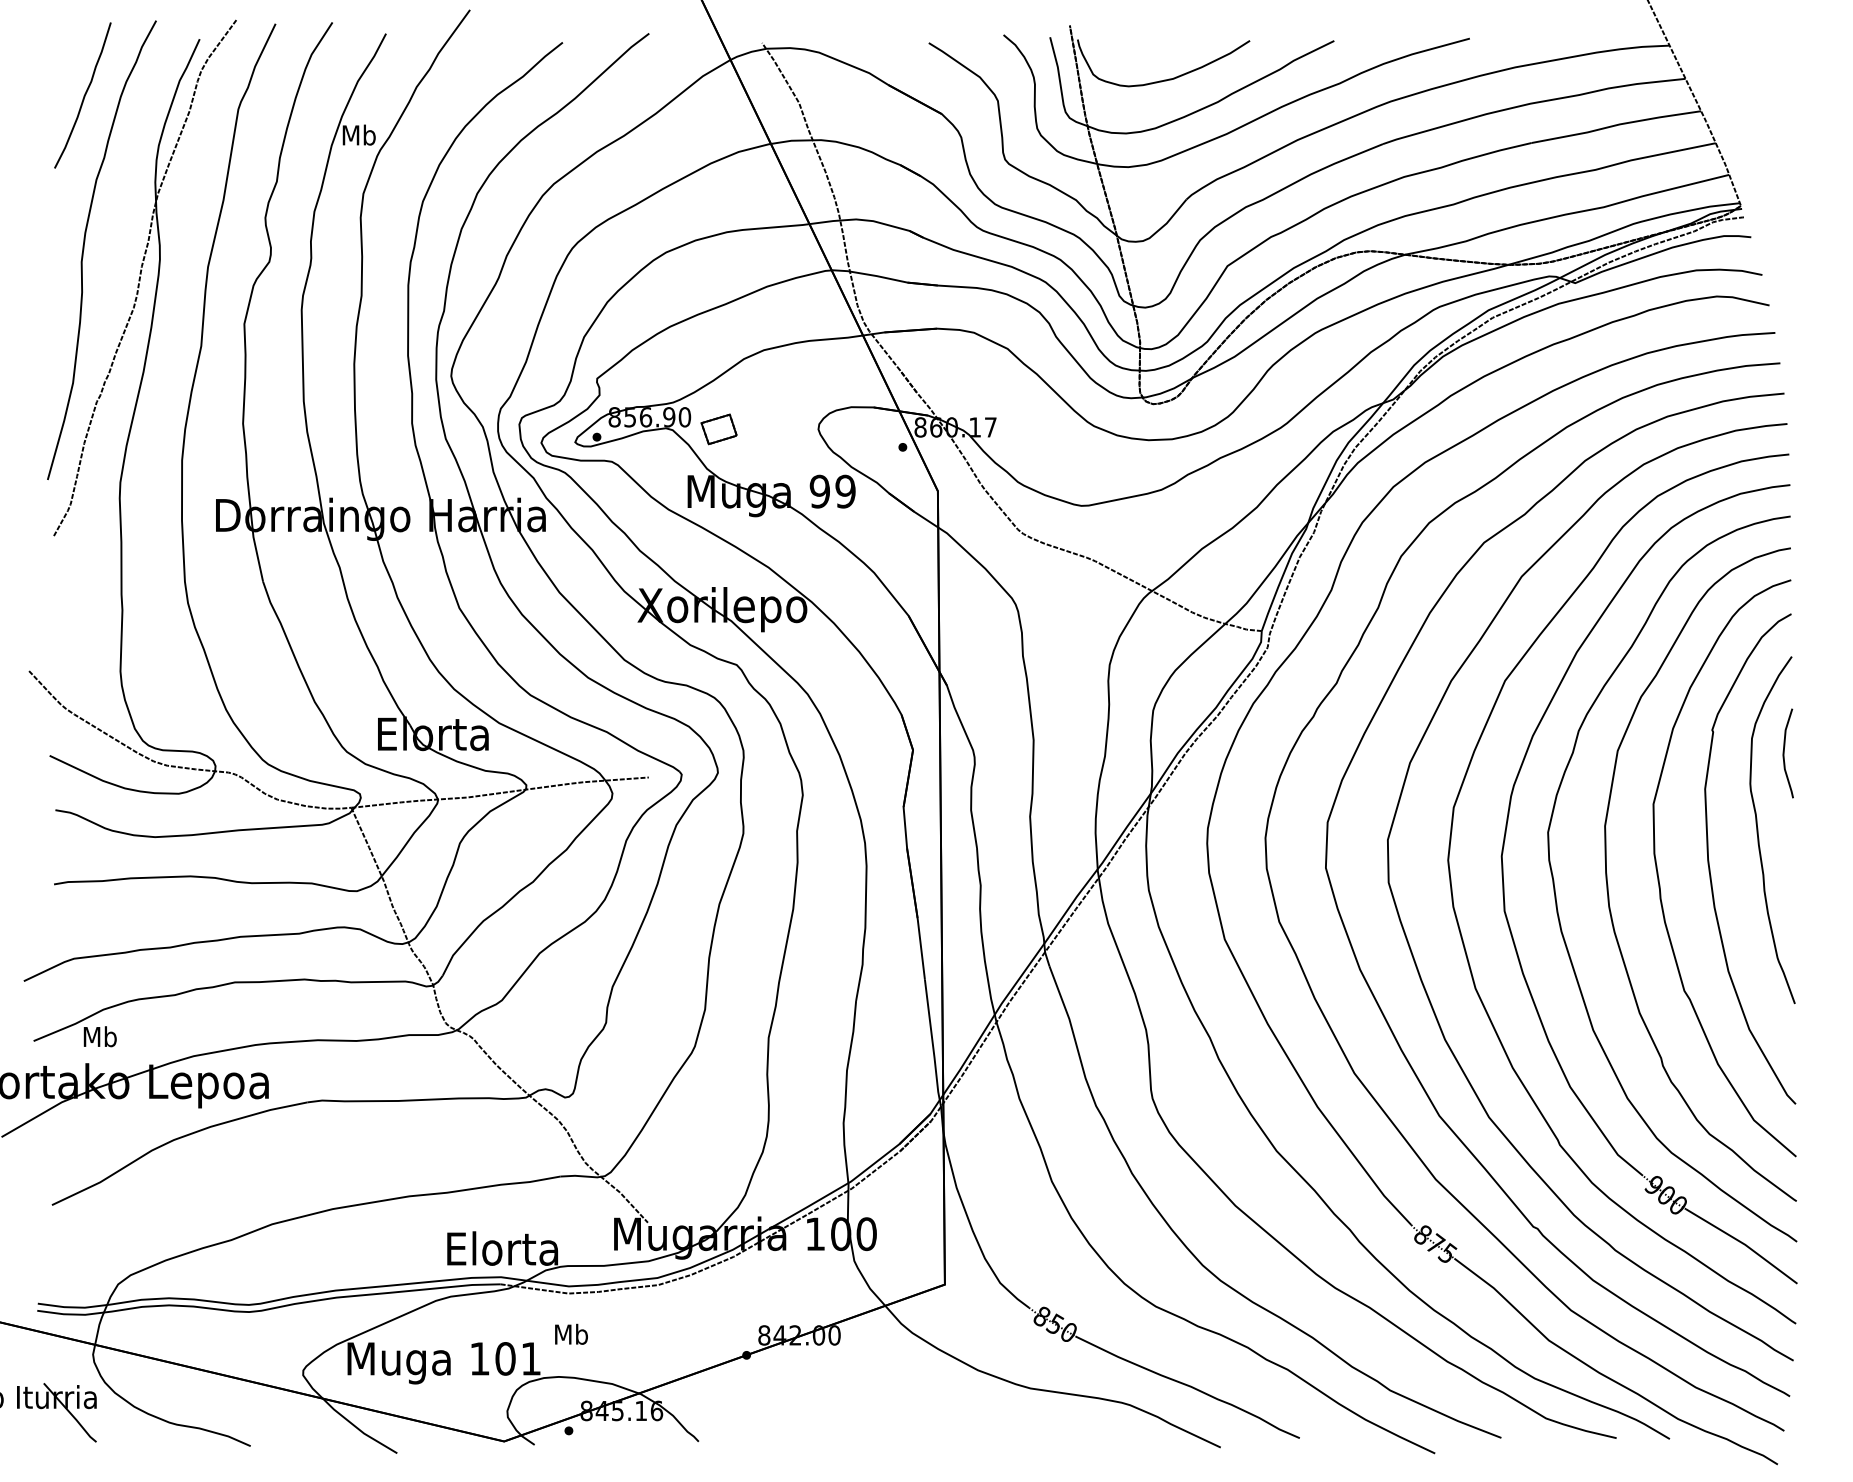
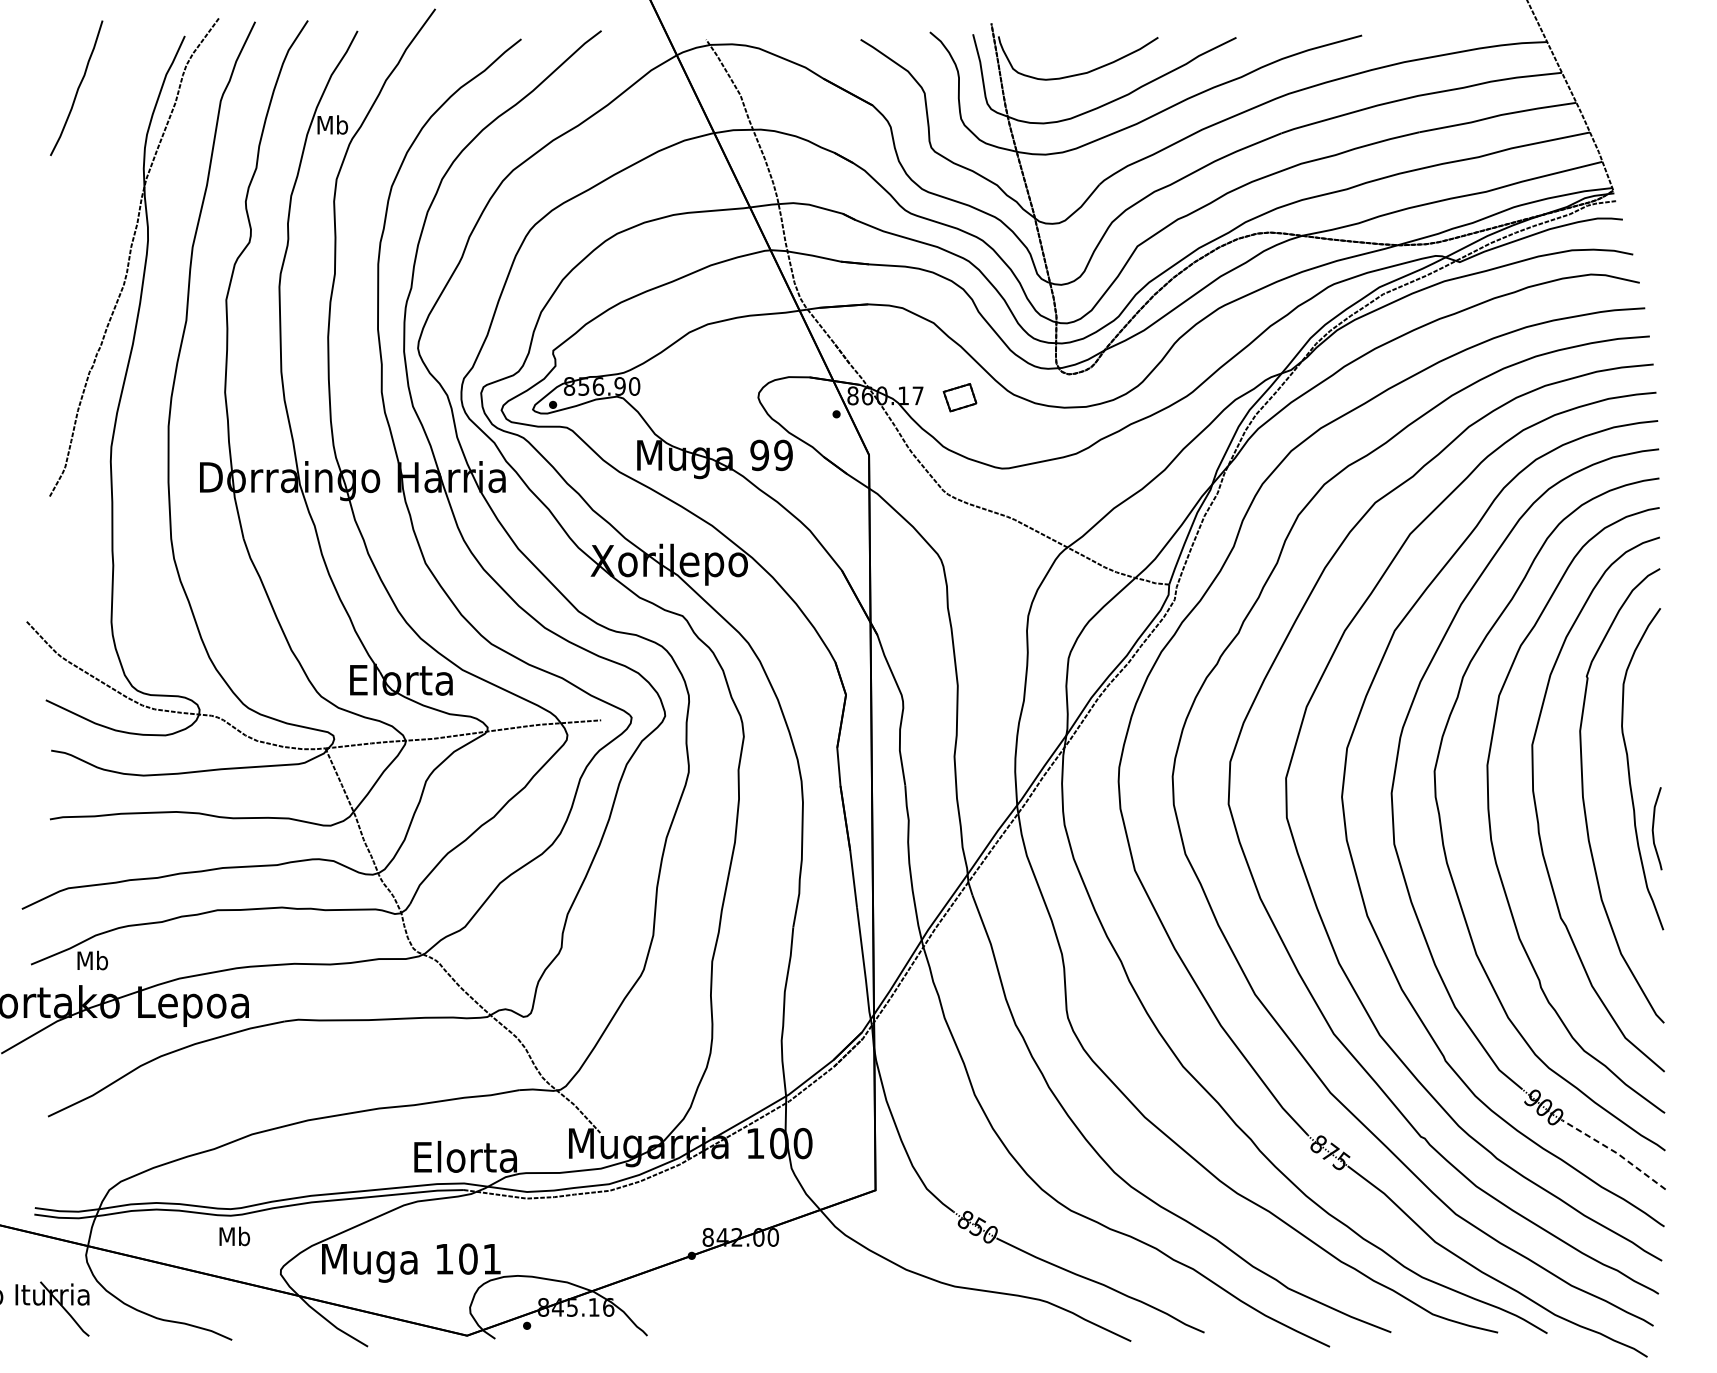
curve: (84, 249) -> (78, 230), removed
part: (718, 429) -> (959, 397), moved
curve: (1784, 753) -> (1653, 828), moved
line: (1743, 1243) -> (1615, 1152), solid -> dashed
text: (571, 1333) -> (234, 1235), moved

